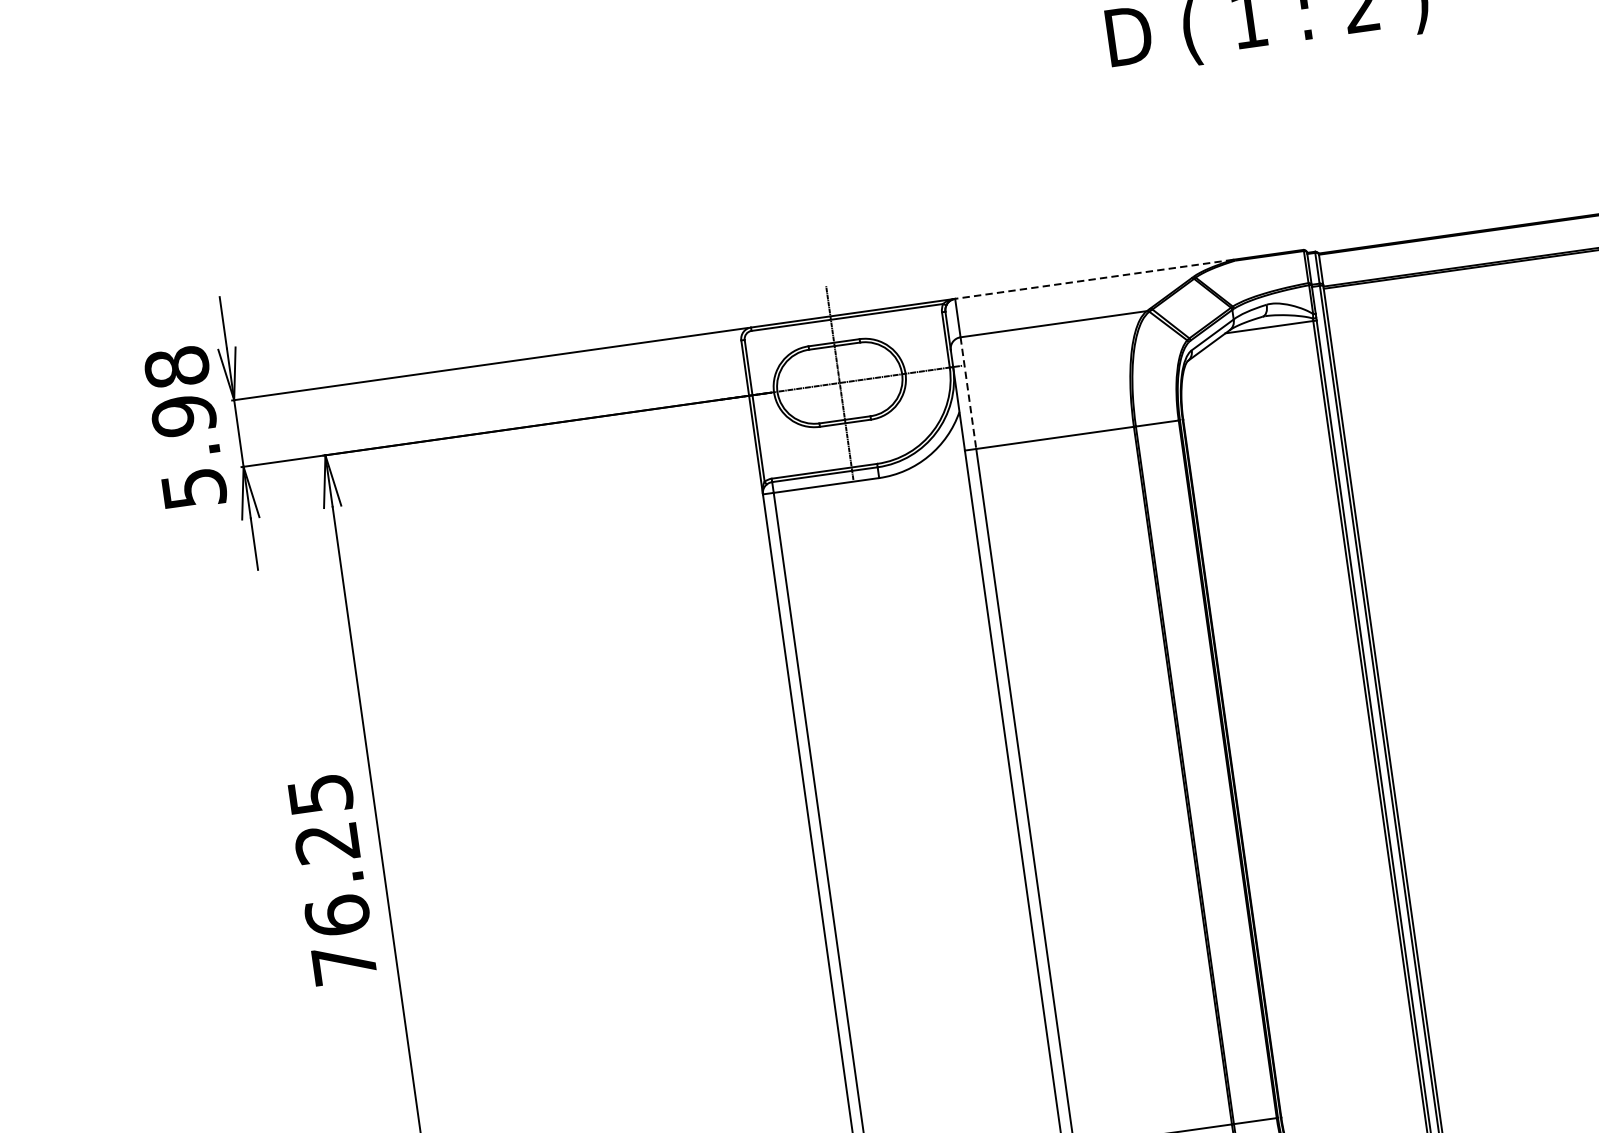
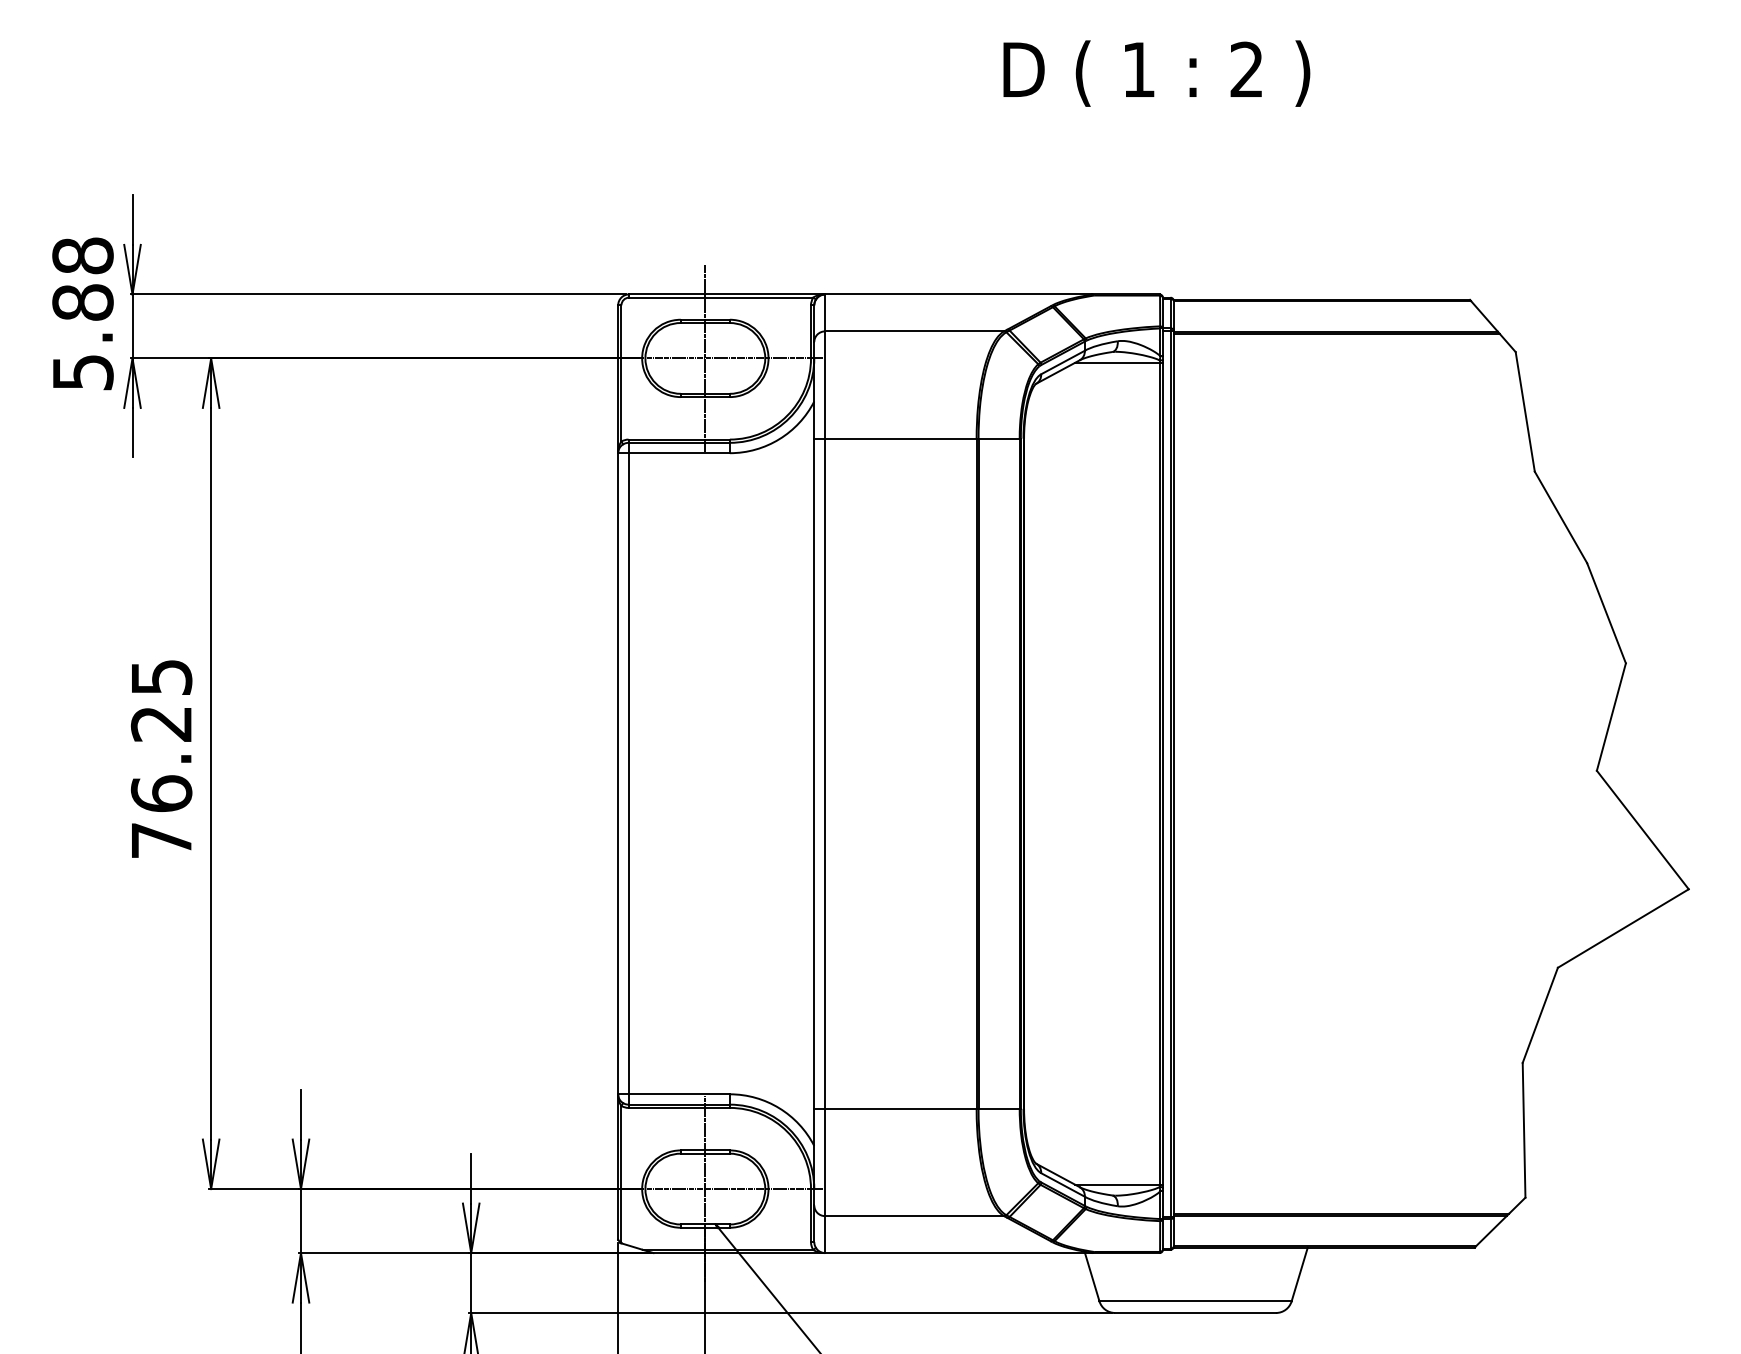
line: (1093, 279) -> (958, 294), dashed -> solid
line: (968, 393) -> (825, 385), dashed -> solid
text: (183, 415) -> (82, 302), 5.98 -> 5.88

